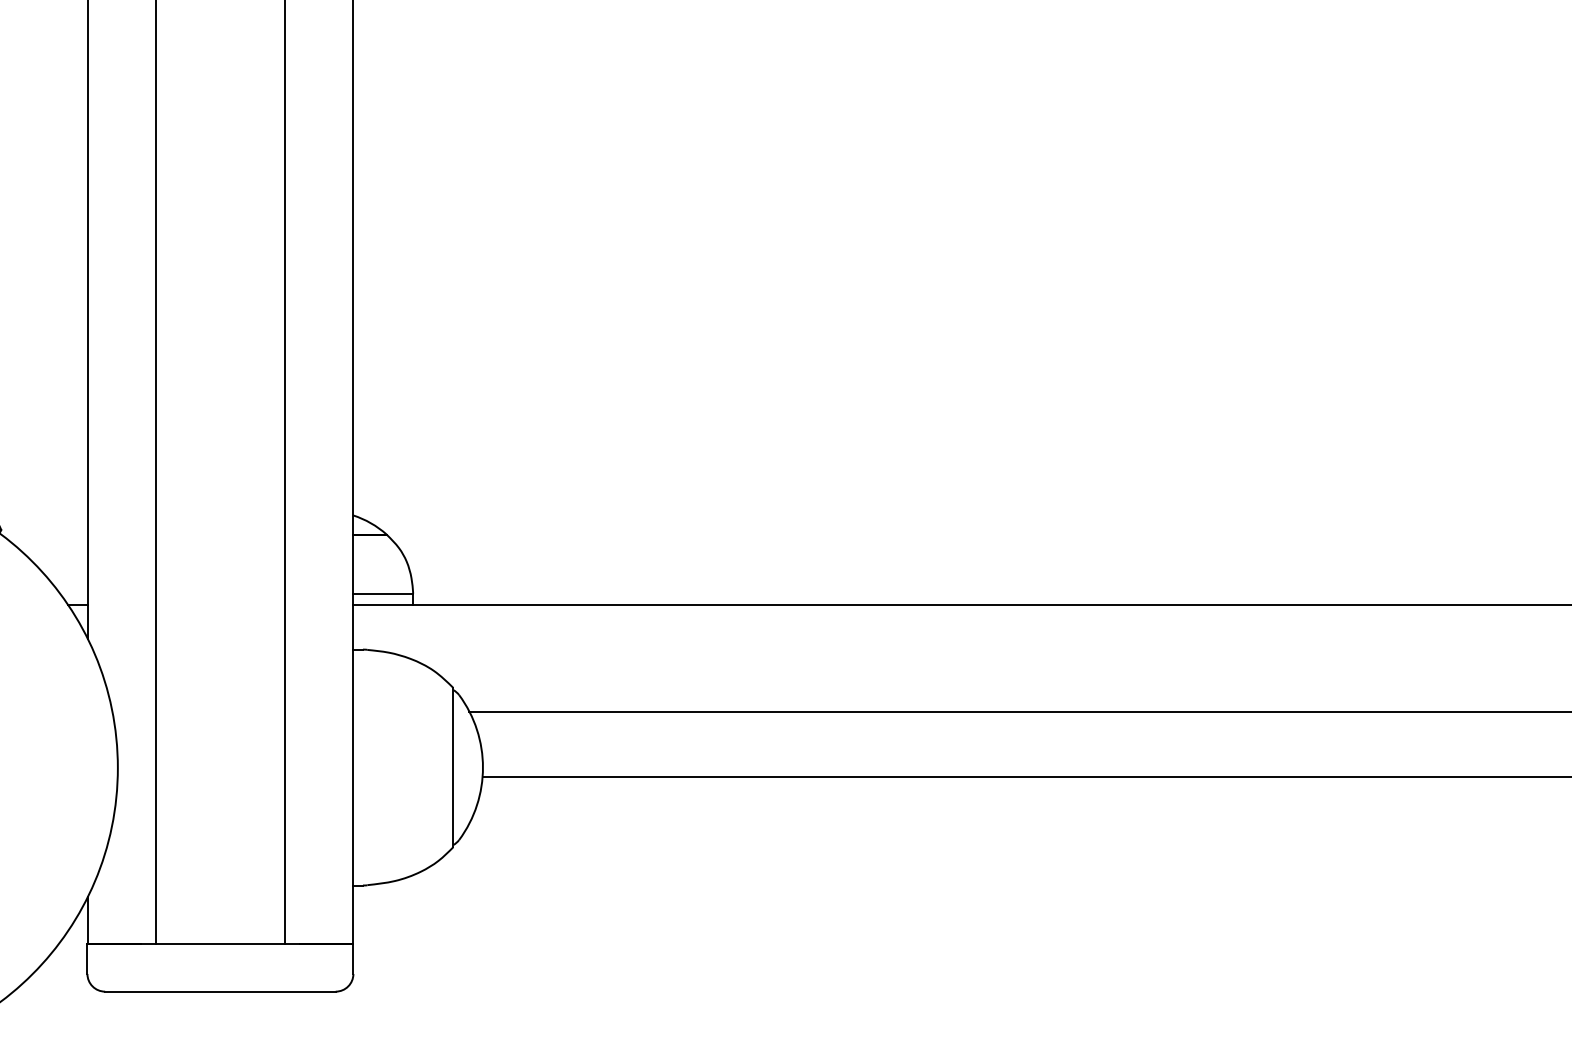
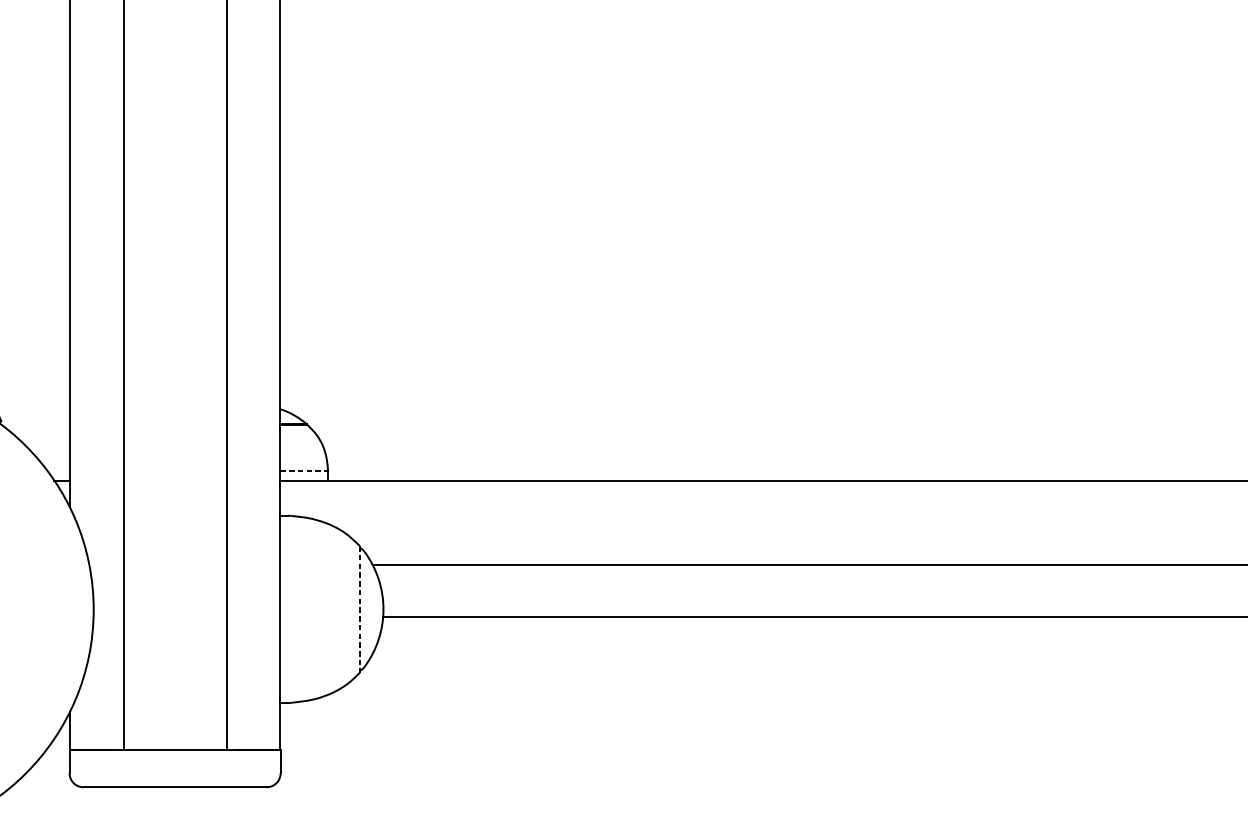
line: (383, 593) -> (304, 471), solid -> dashed
line: (453, 767) -> (360, 609), solid -> dashed

